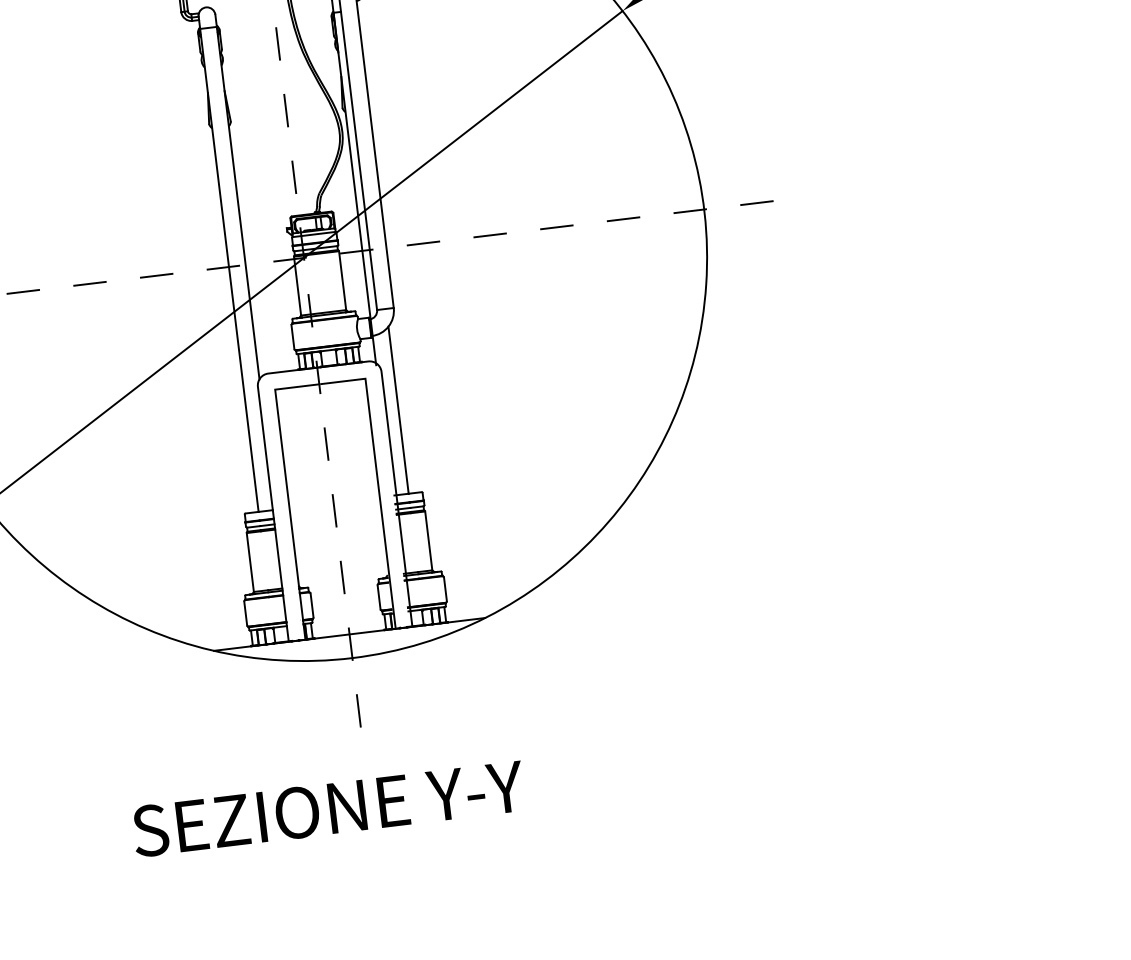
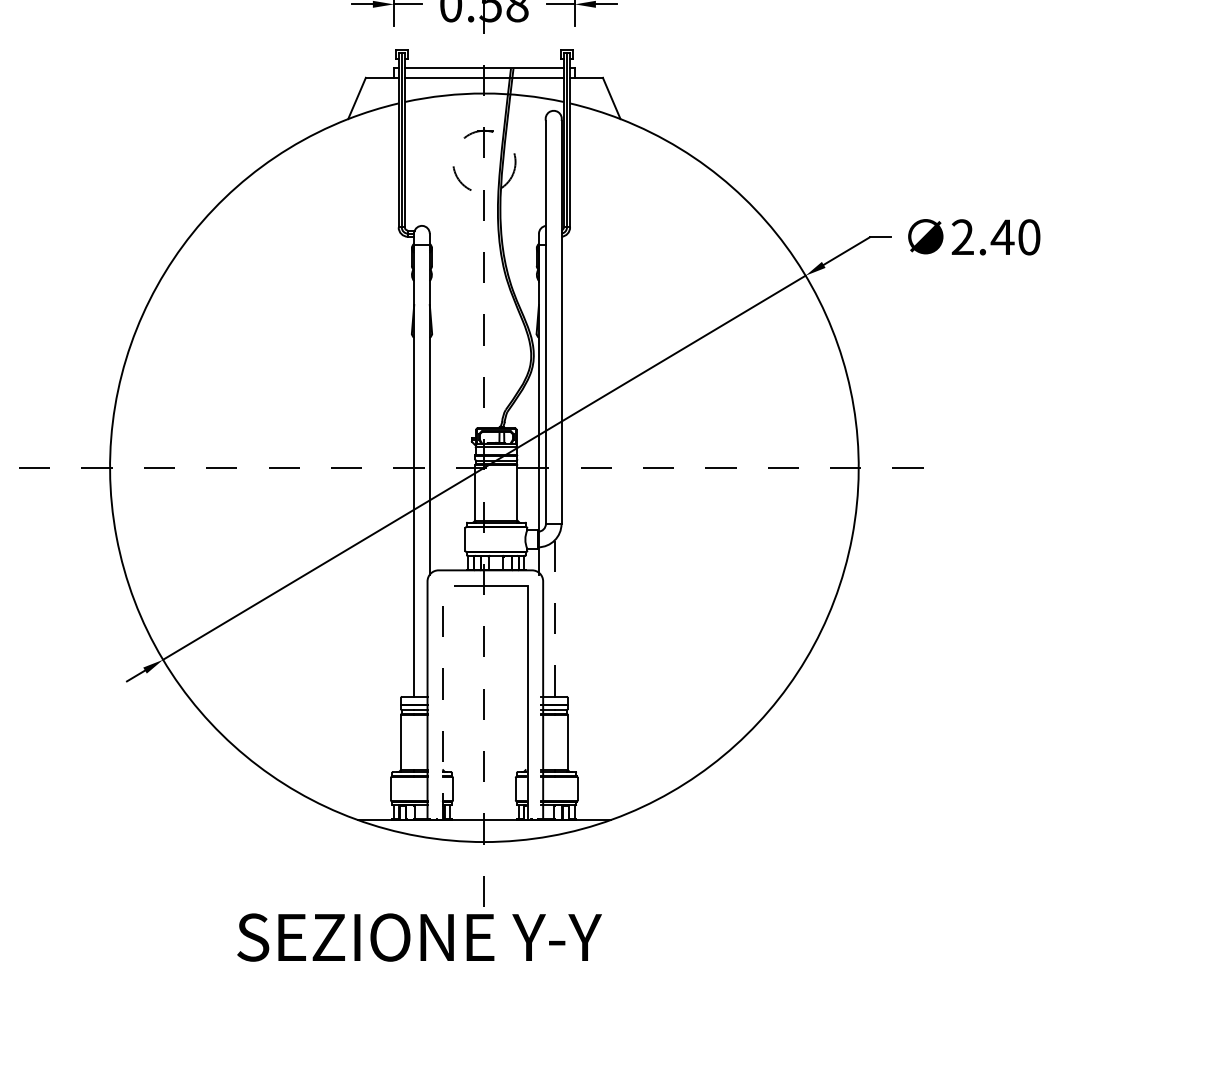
line: (398, 411) -> (554, 619), solid -> dashed
line: (287, 490) -> (443, 680), solid -> dashed
text: (328, 809) -> (419, 937), moved

